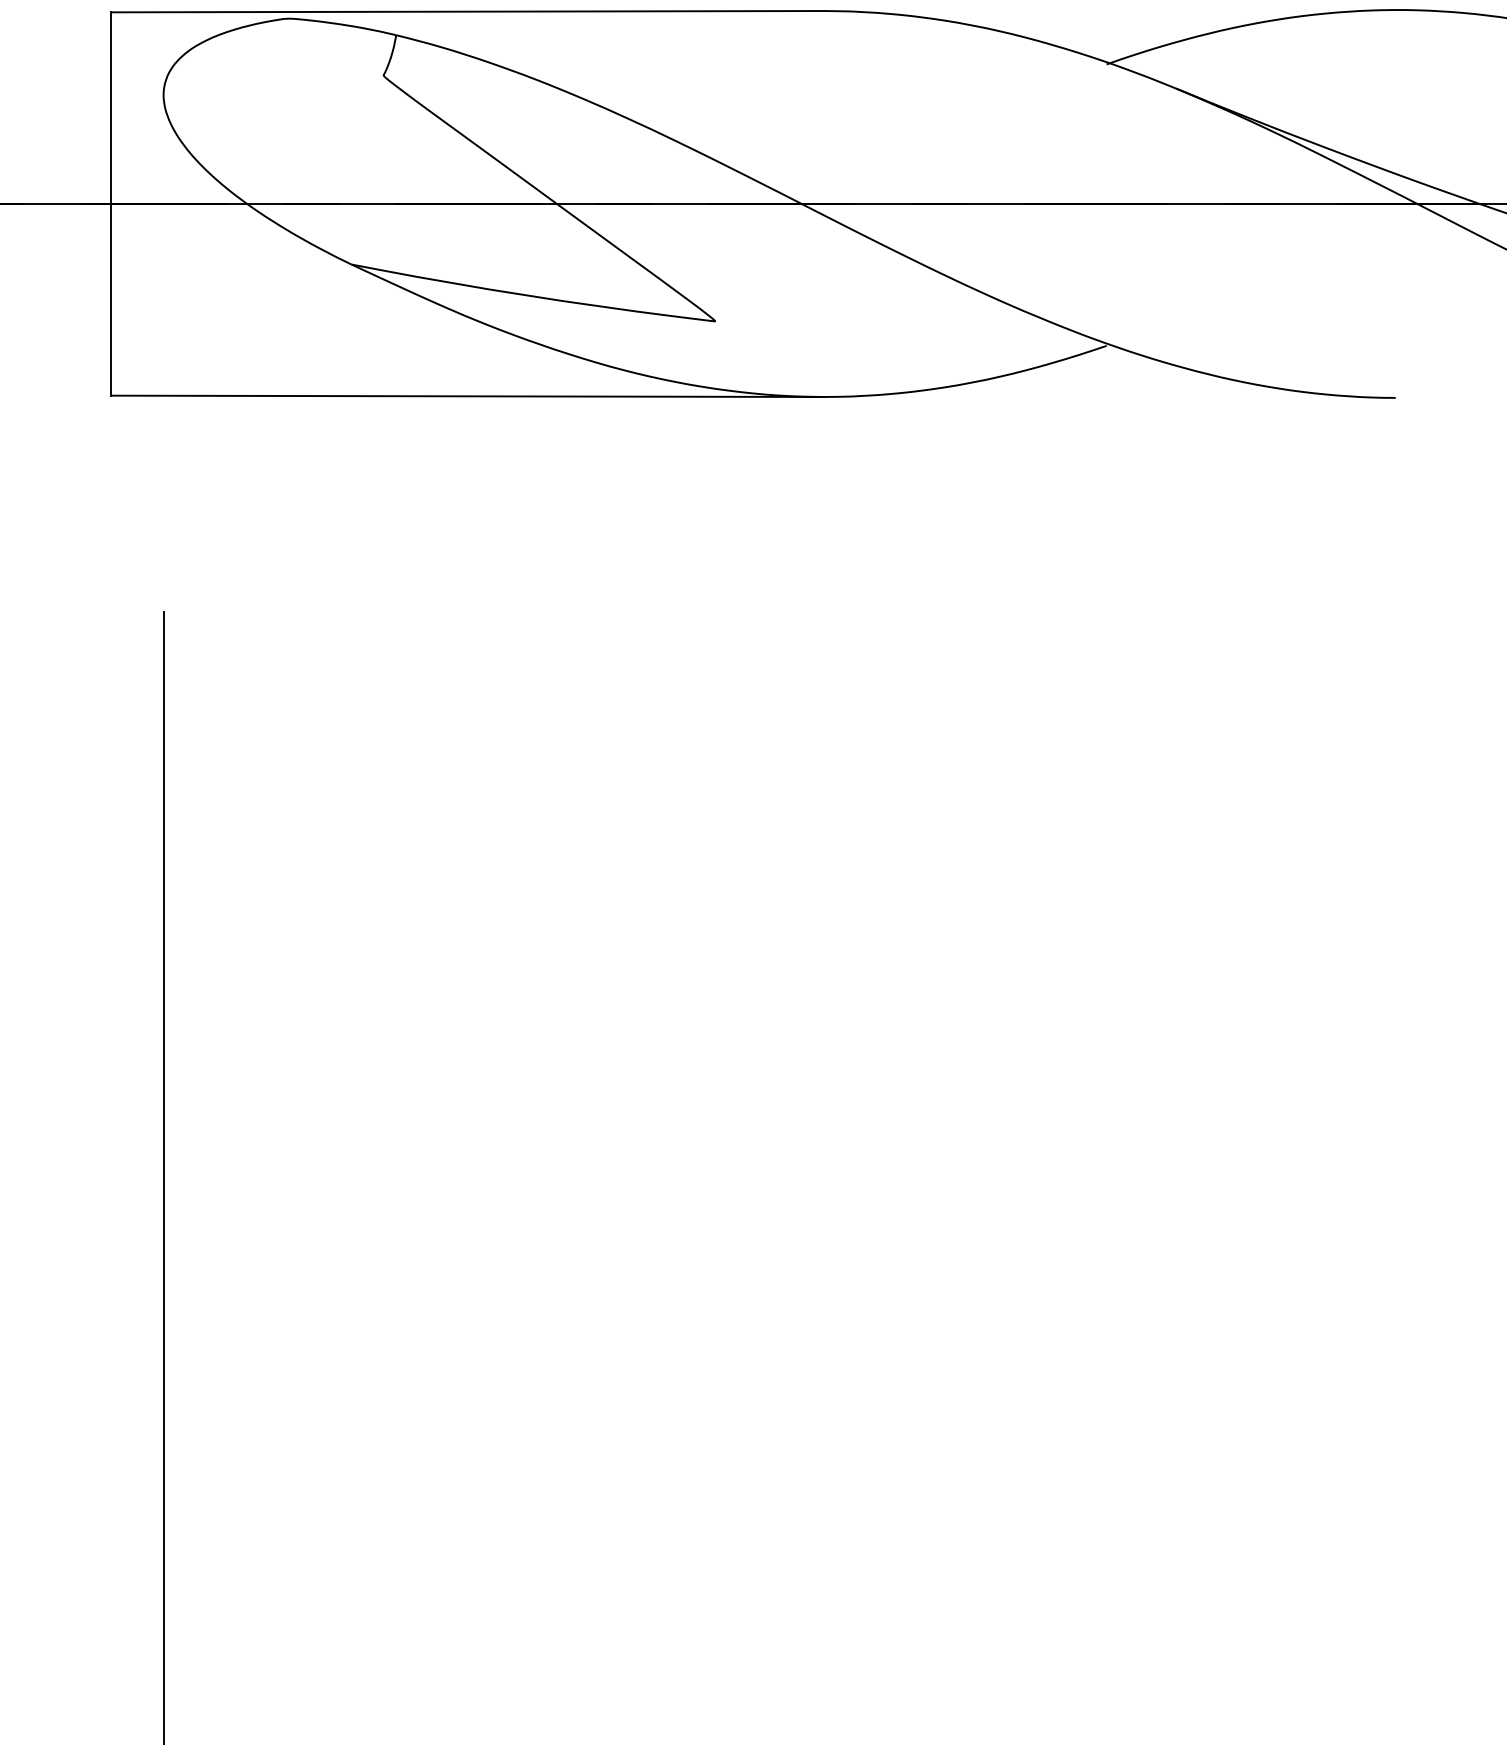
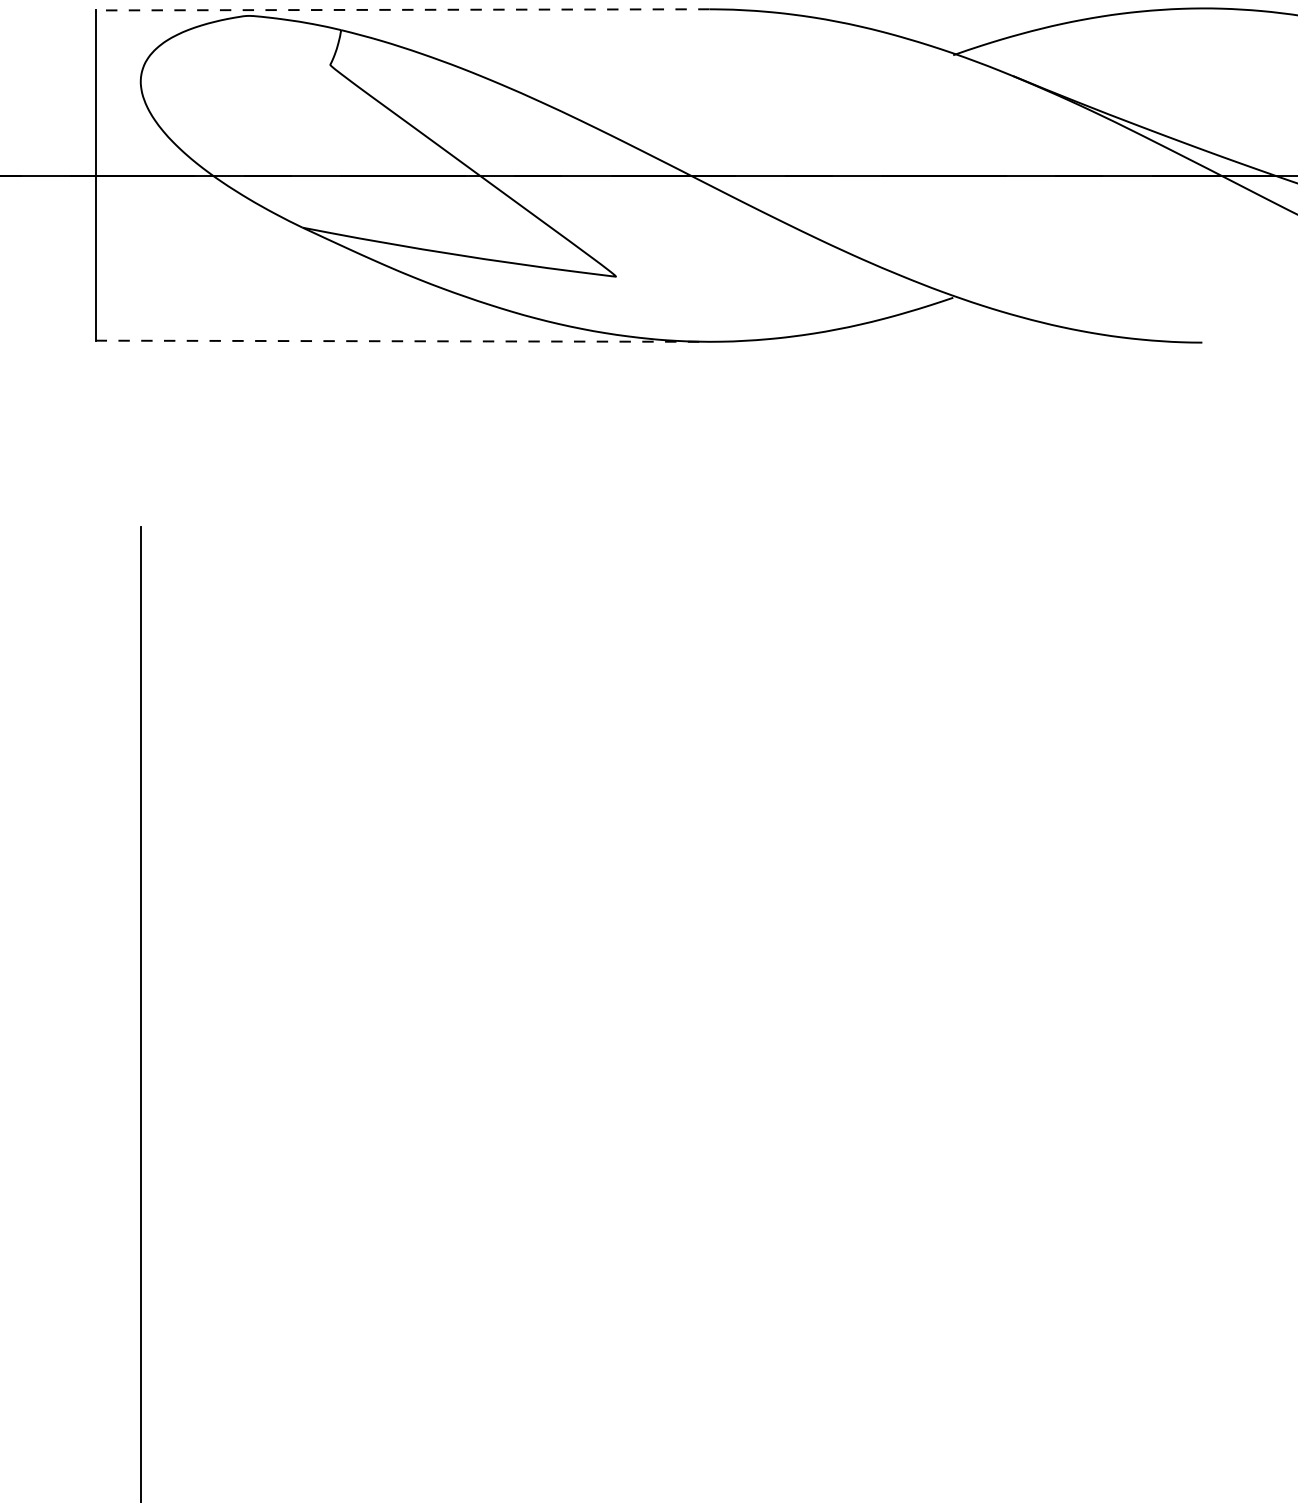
line: (467, 11) -> (402, 9), solid -> dashed
line: (467, 396) -> (402, 341), solid -> dashed

